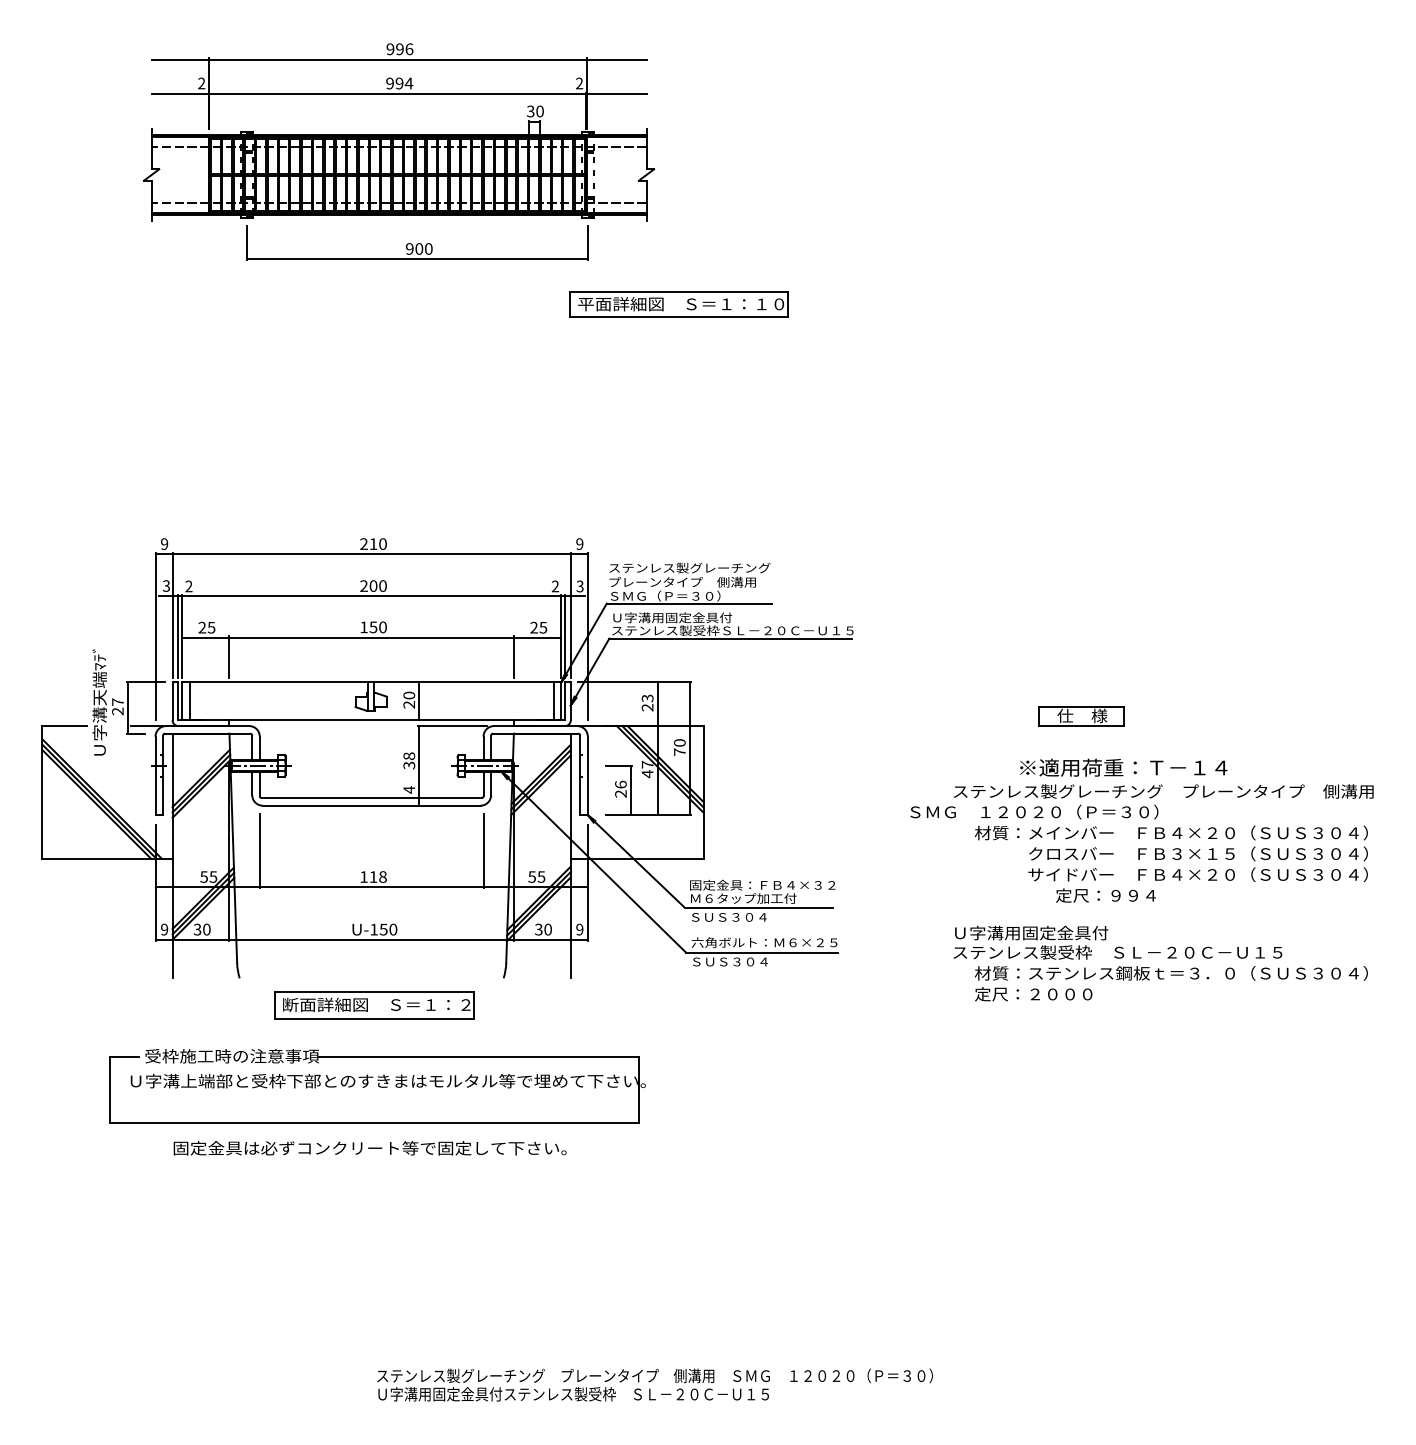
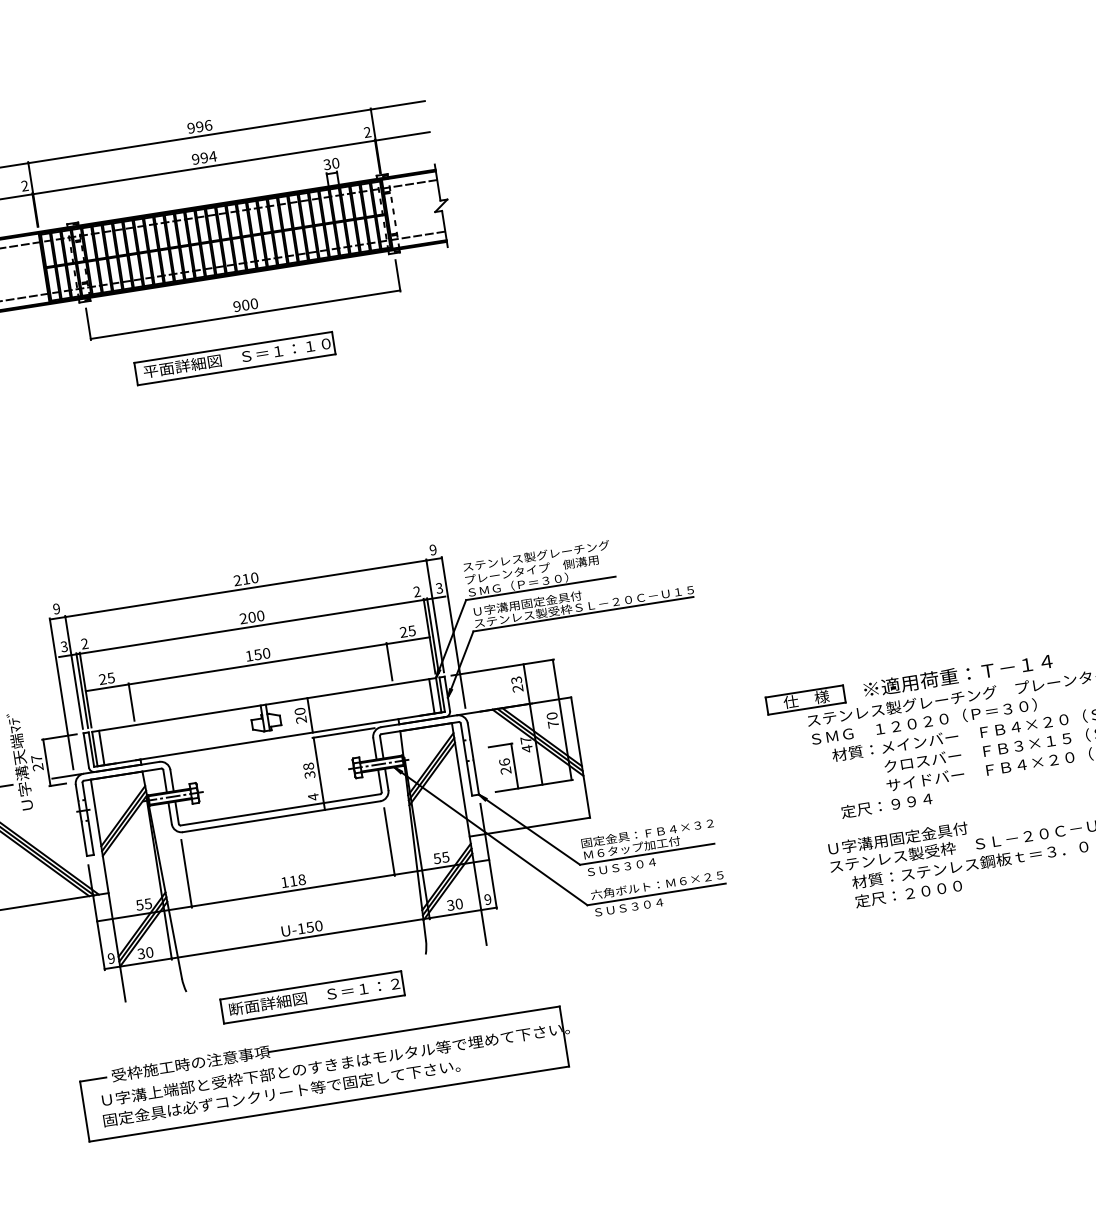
part: (678, 304) -> (234, 358), moved
part: (1081, 716) -> (805, 700), moved
text: (1034, 811) -> (924, 721), moved
text: (1105, 895) -> (886, 805), moved
text: (369, 1148) -> (281, 1093), moved

